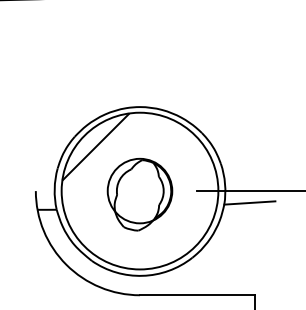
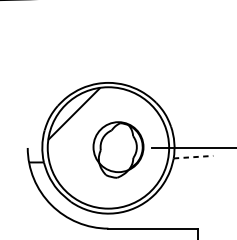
part: (139, 194) -> (118, 149), moved
line: (249, 202) -> (193, 156), solid -> dashed

